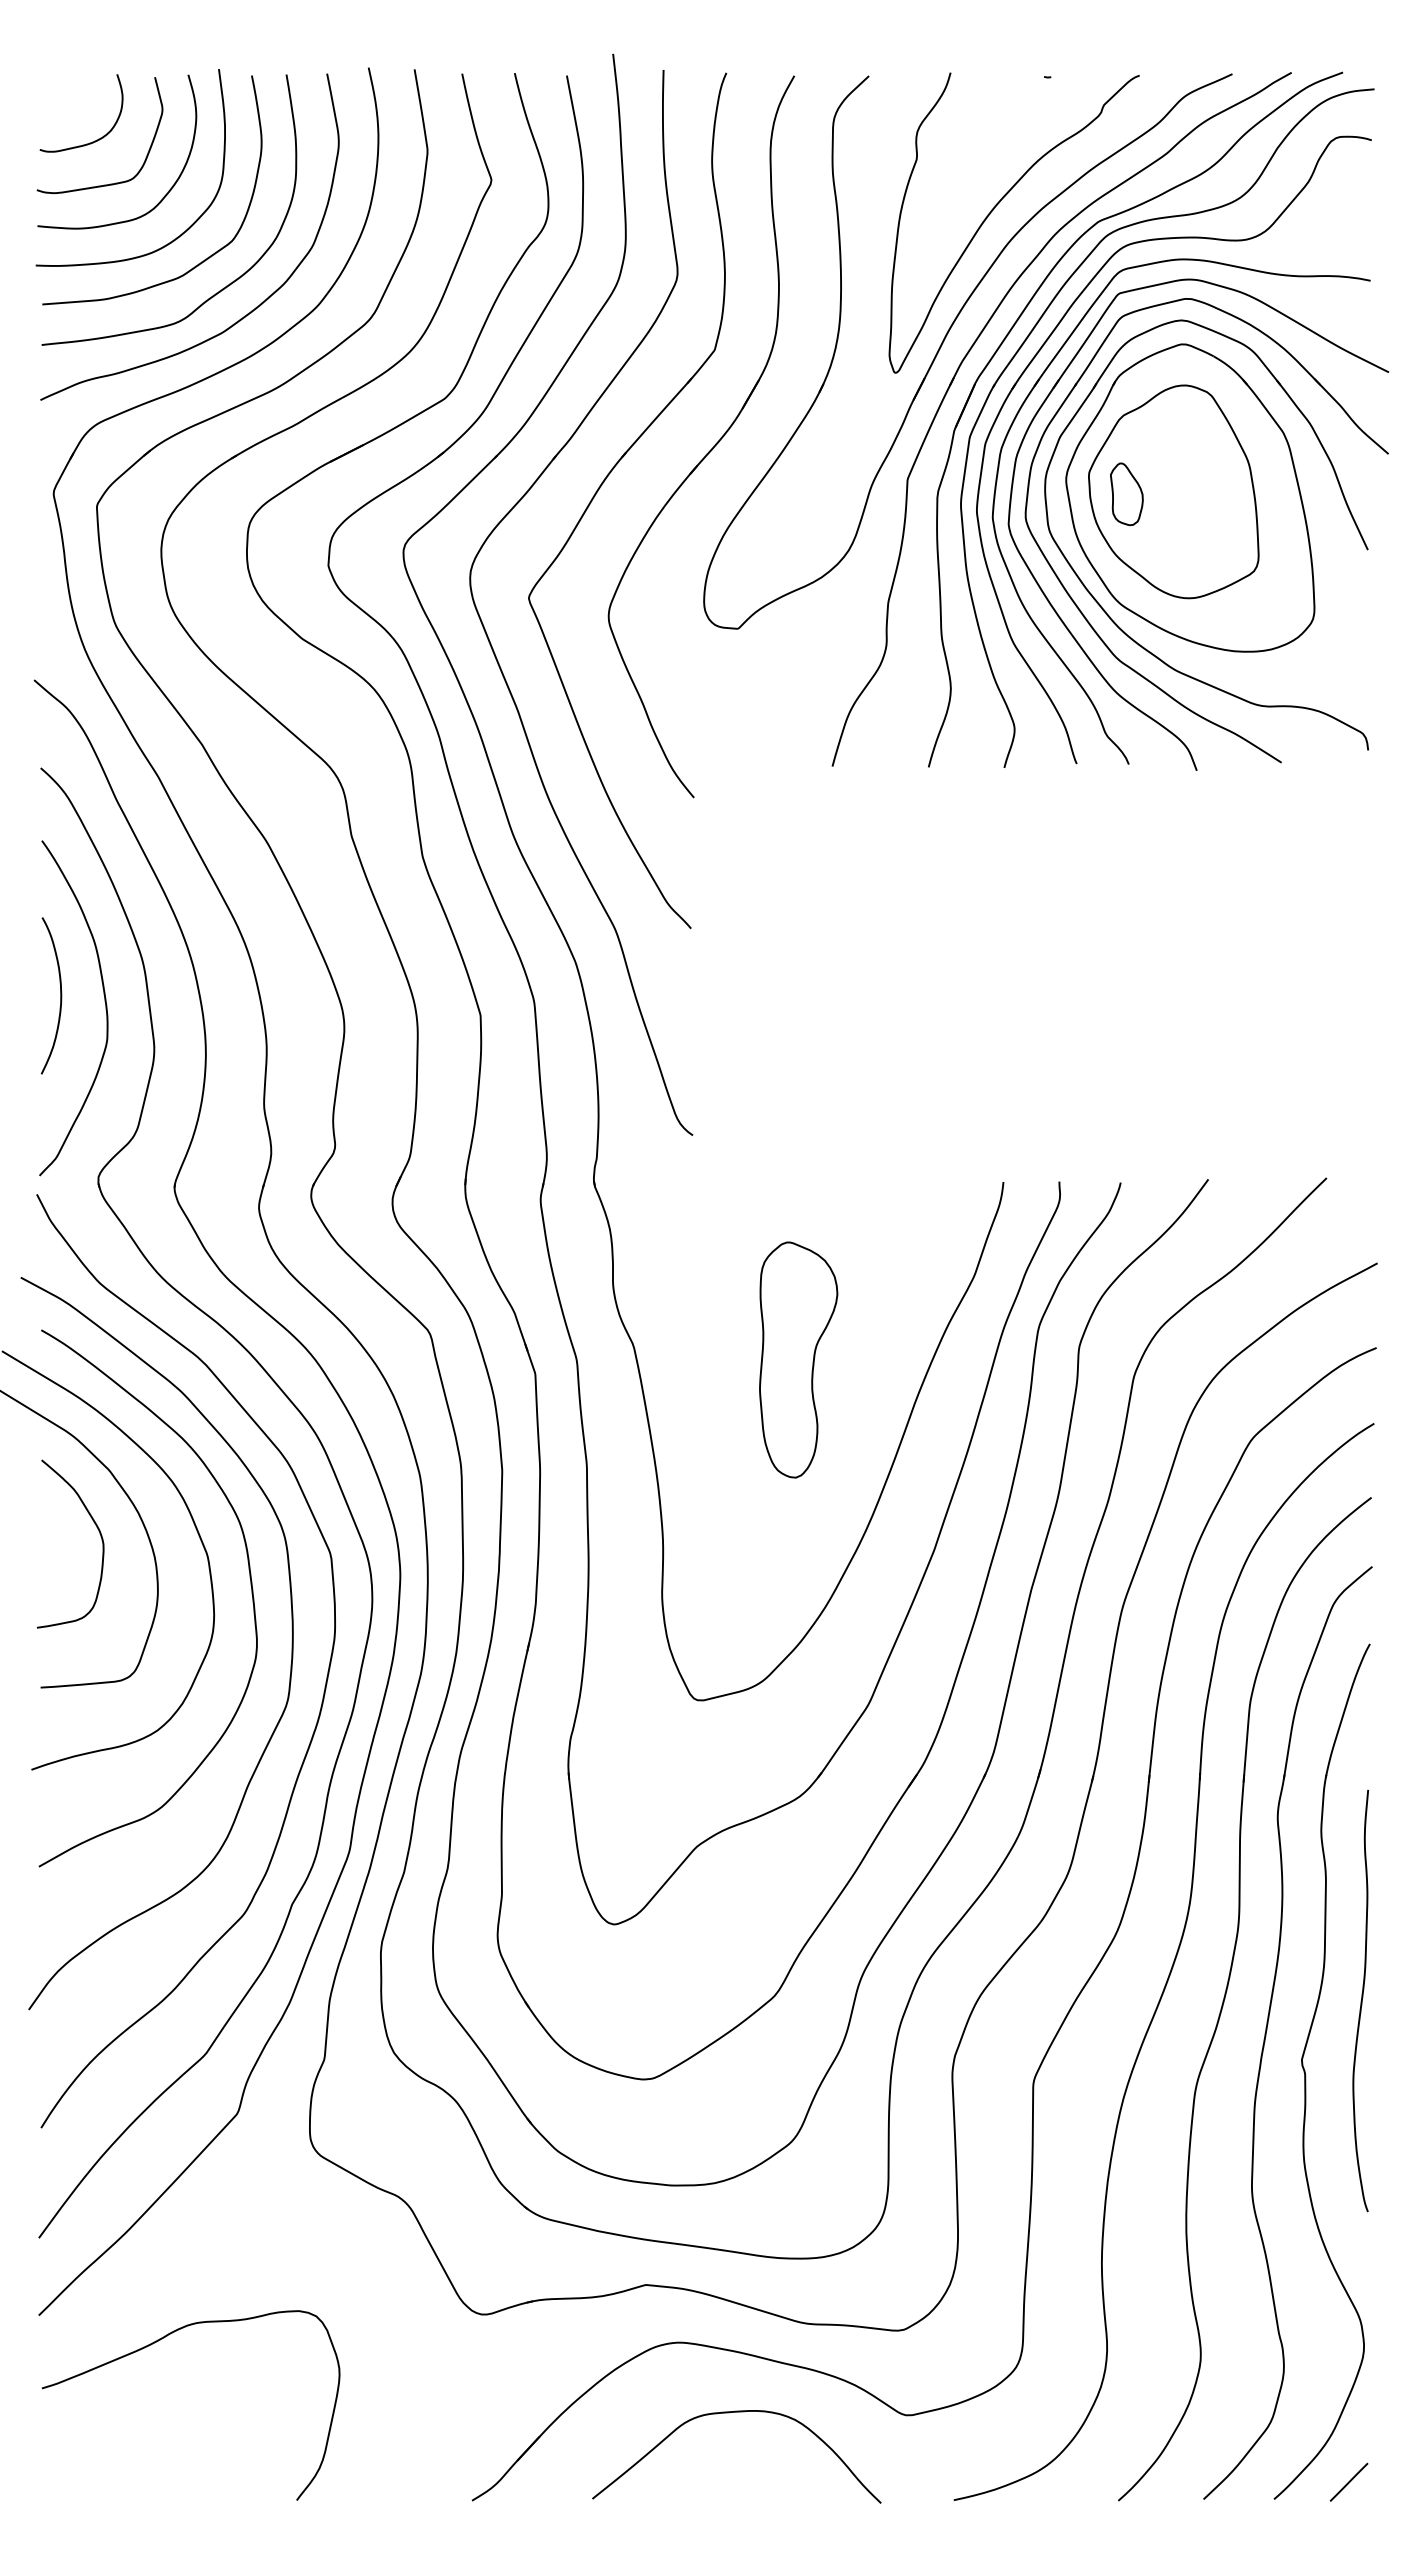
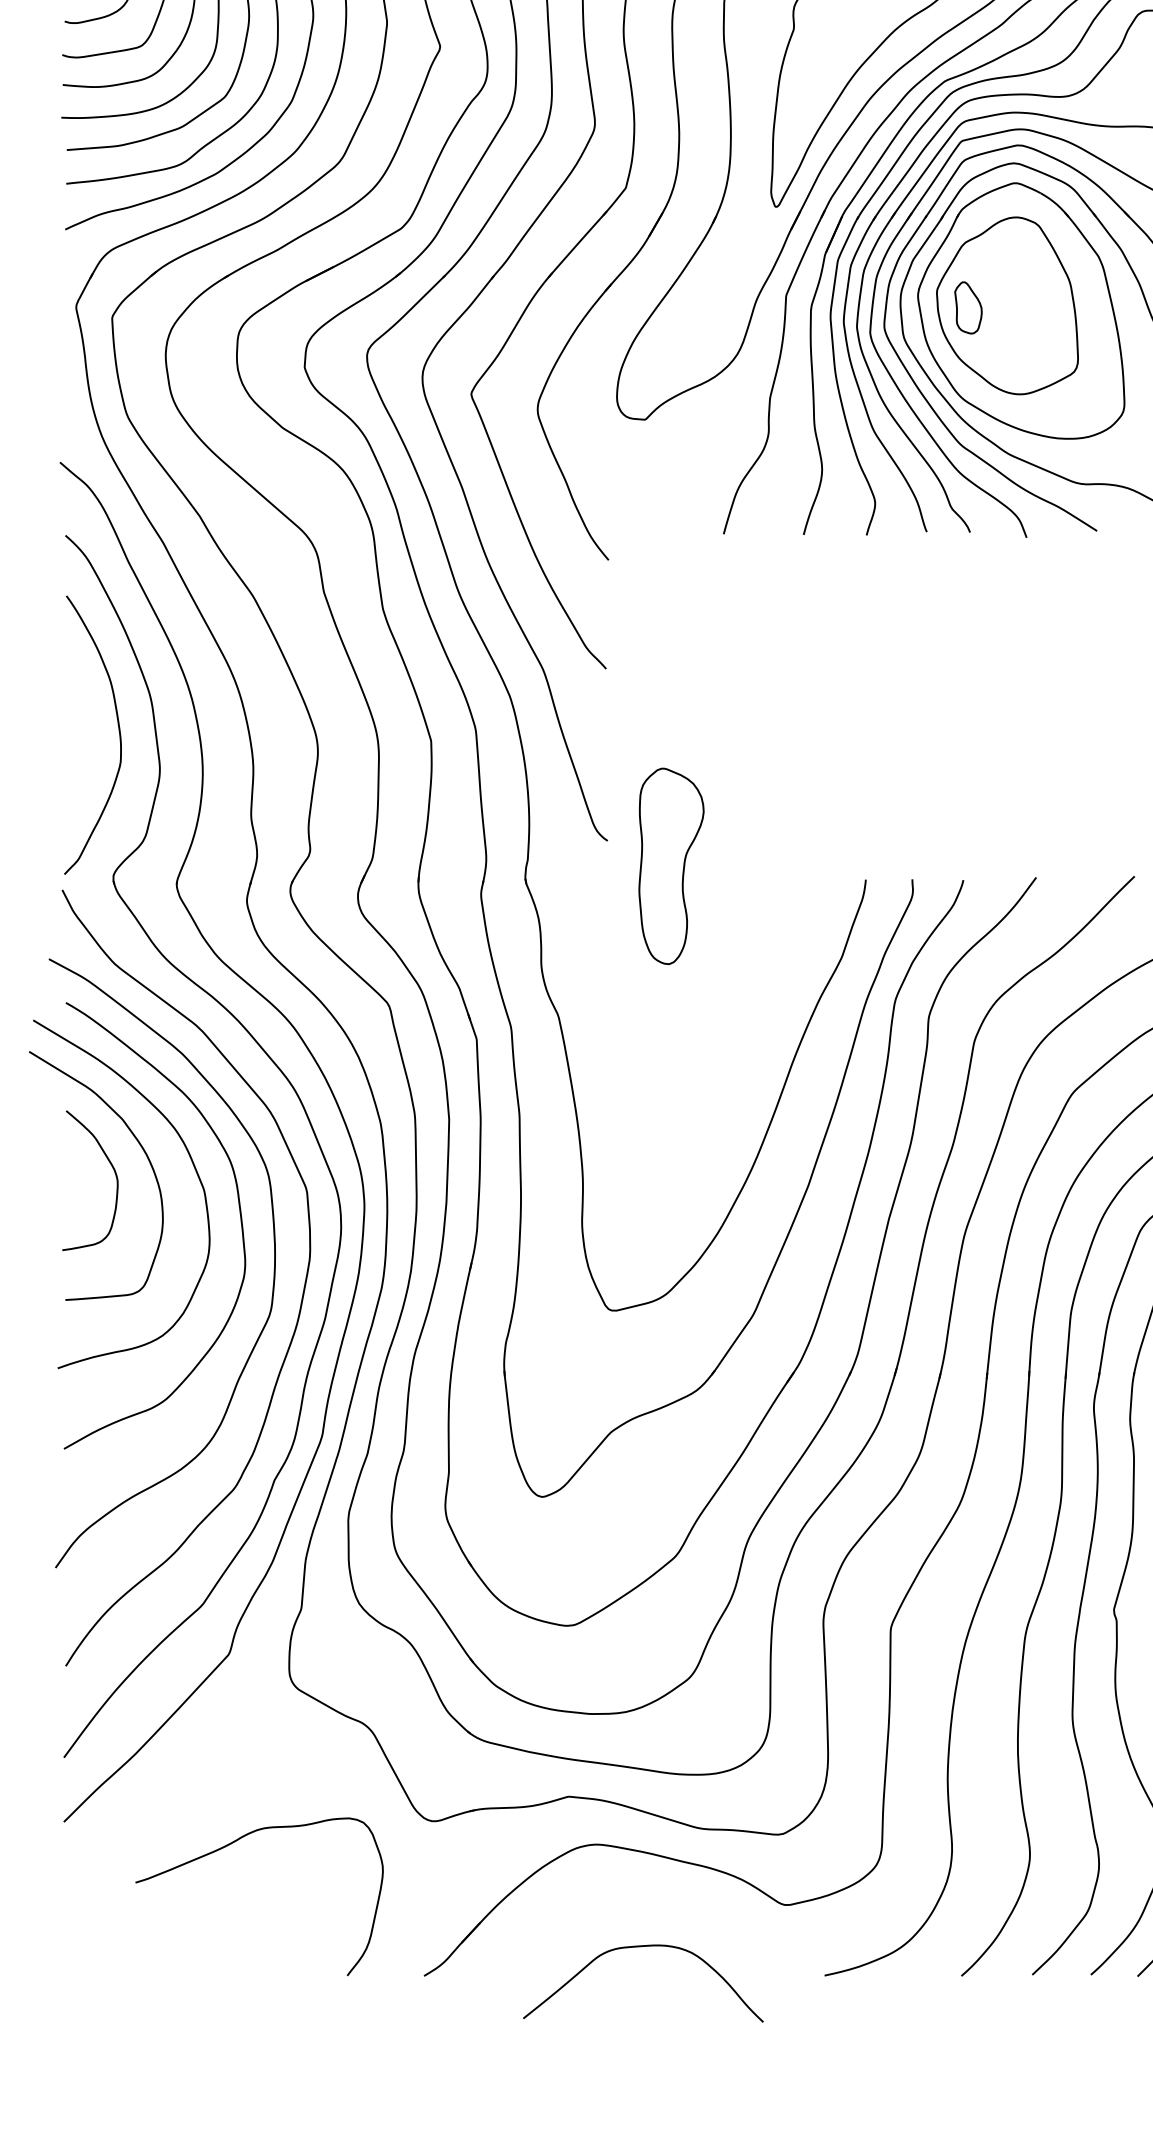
curve: (60, 995) -> (81, 724), removed
part: (798, 1359) -> (671, 865), moved
curve: (158, 2341) -> (232, 1843), moved
curve: (729, 2413) -> (637, 1947), moved

